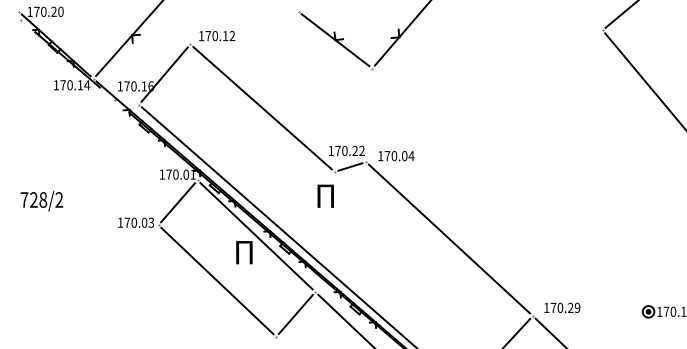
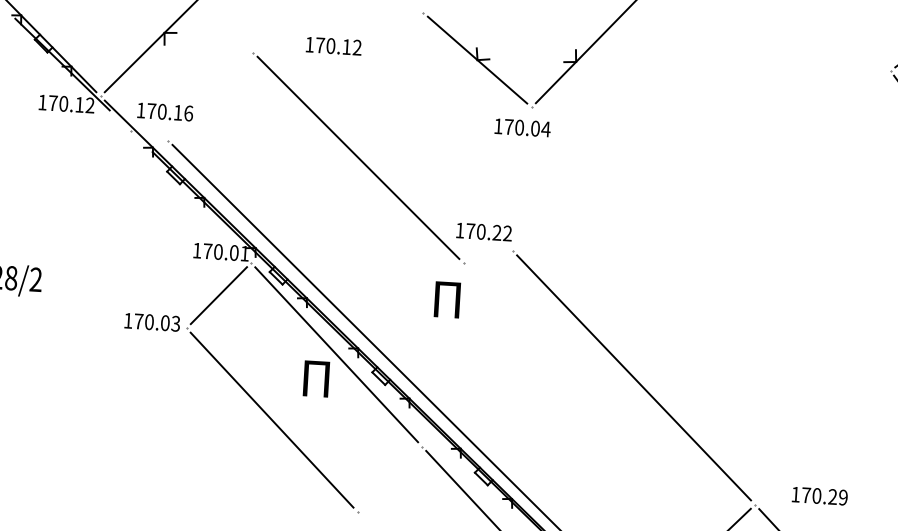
text: (217, 36) -> (334, 46), moved
line: (164, 74) -> (210, 96), removed
text: (87, 85) -> (90, 105), 170.14 -> 170.12
text: (396, 156) -> (522, 128), moved
line: (350, 166) -> (488, 256), removed
text: (562, 307) -> (820, 495), moved
line: (295, 313) -> (389, 477), removed

